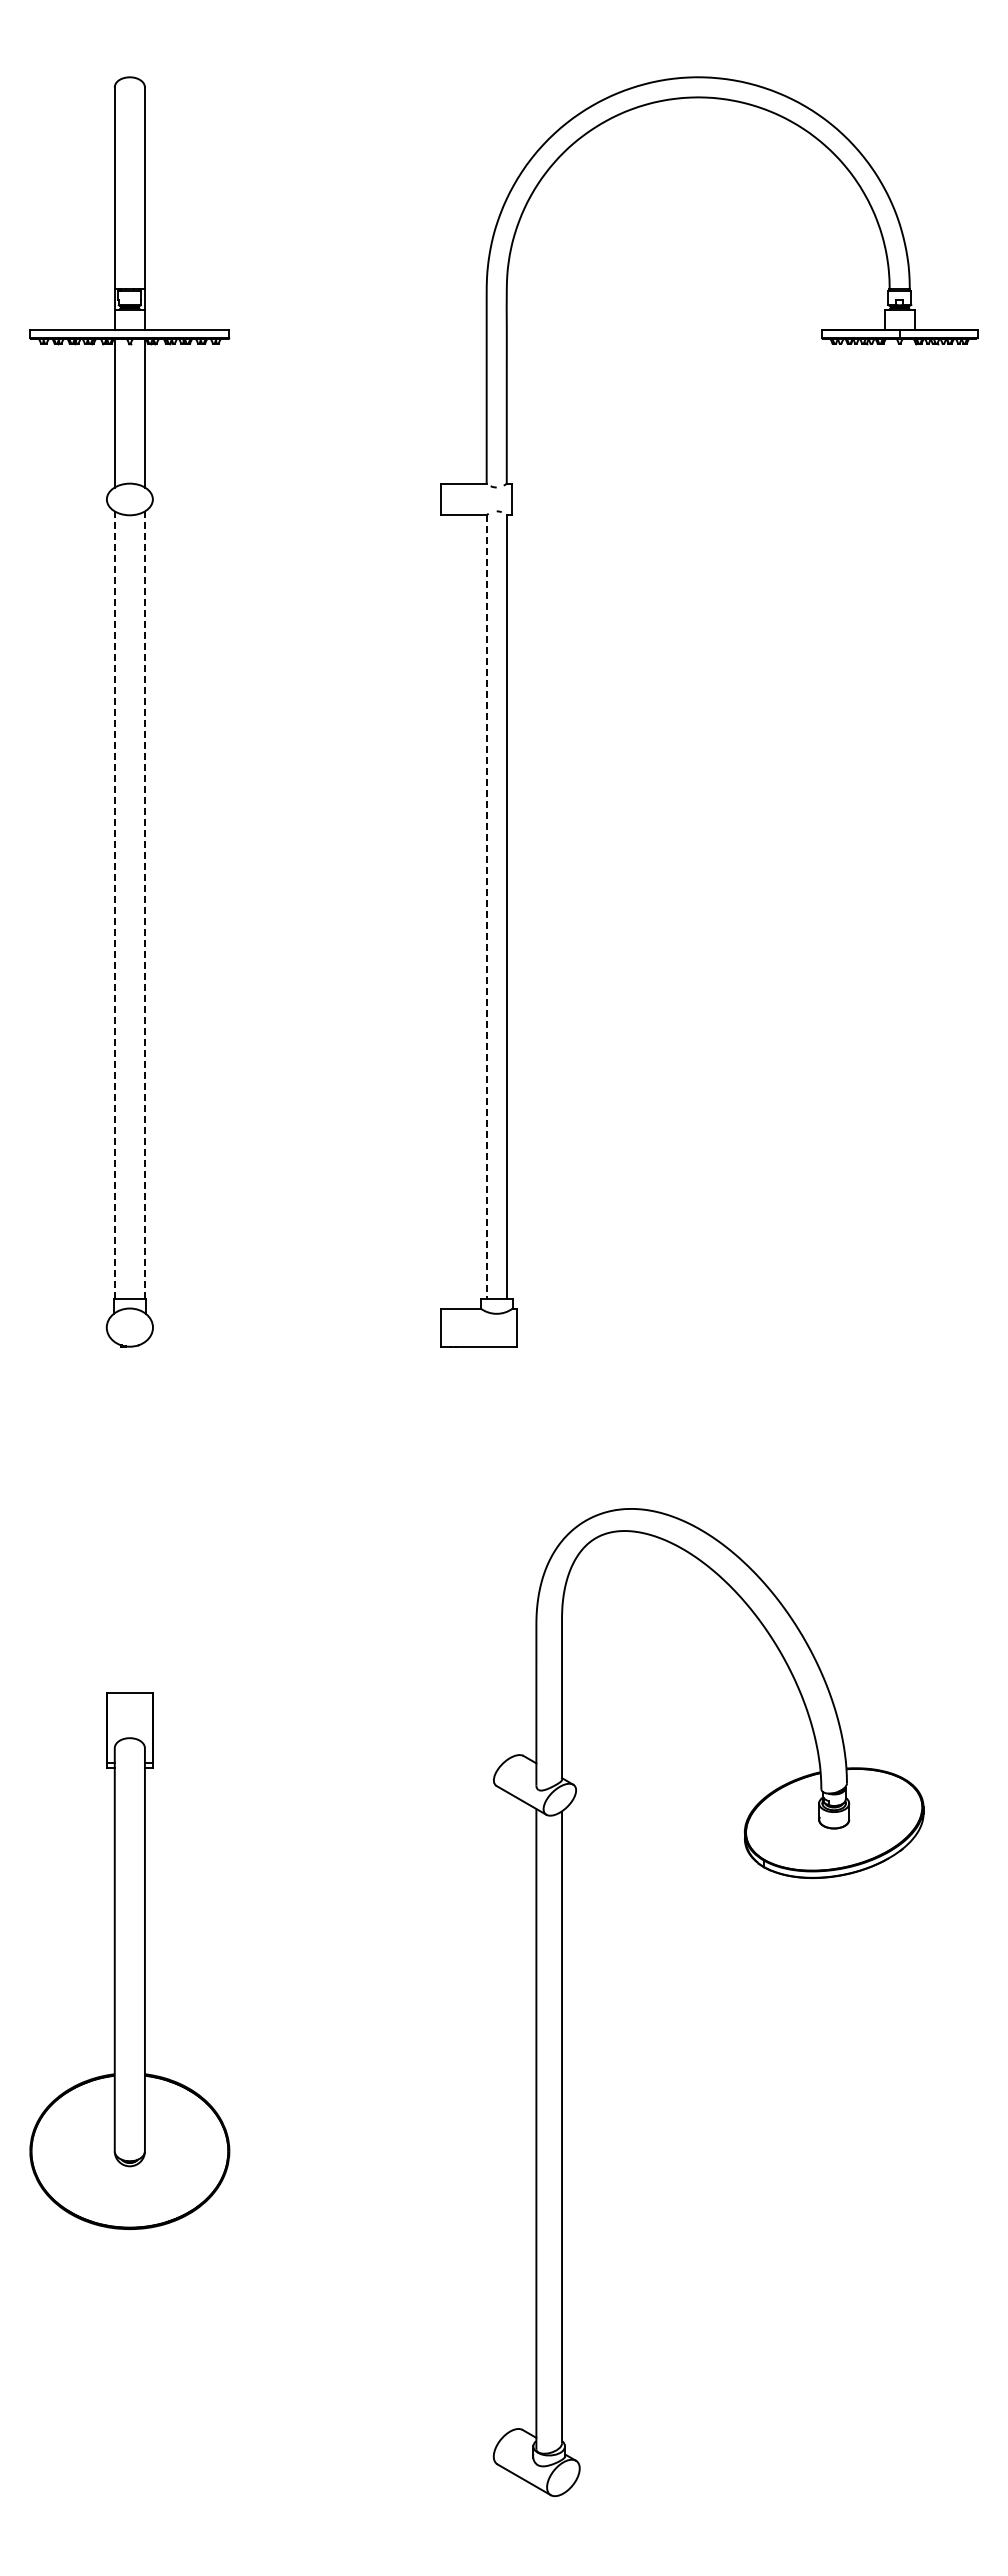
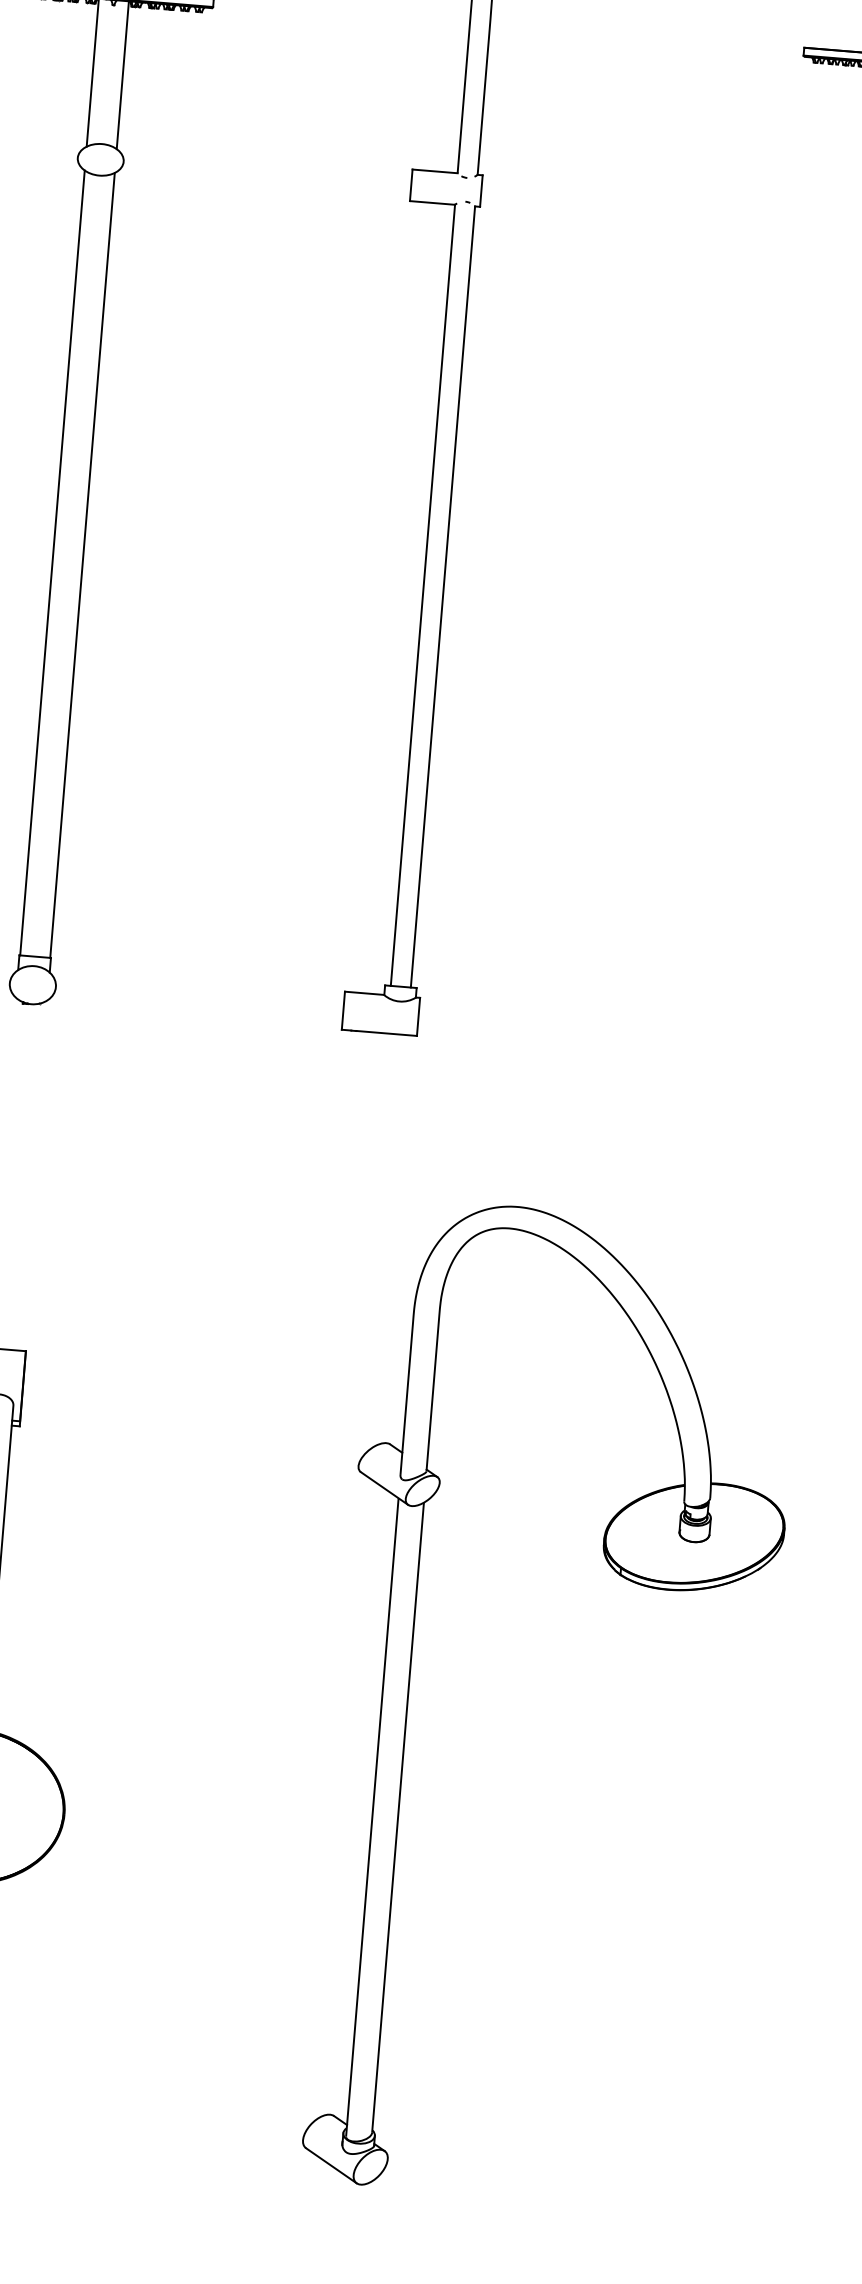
line: (114, 905) -> (52, 563), dashed -> solid
line: (144, 905) -> (82, 565), dashed -> solid
line: (486, 907) -> (422, 595), dashed -> solid

